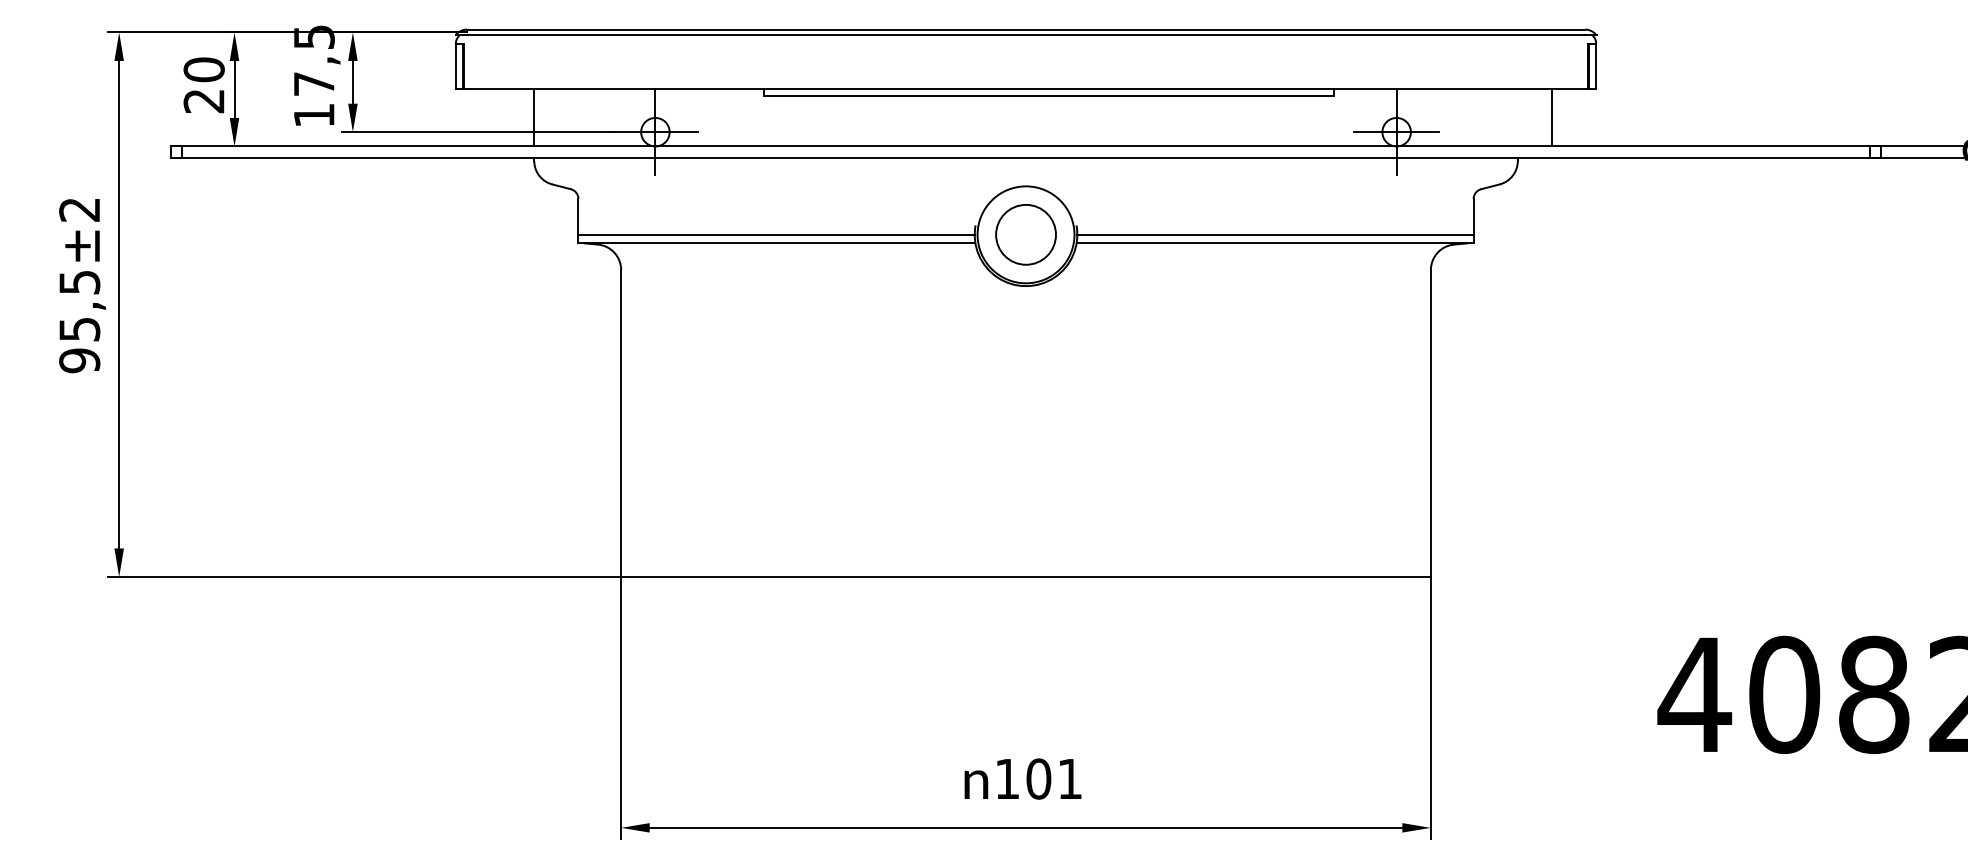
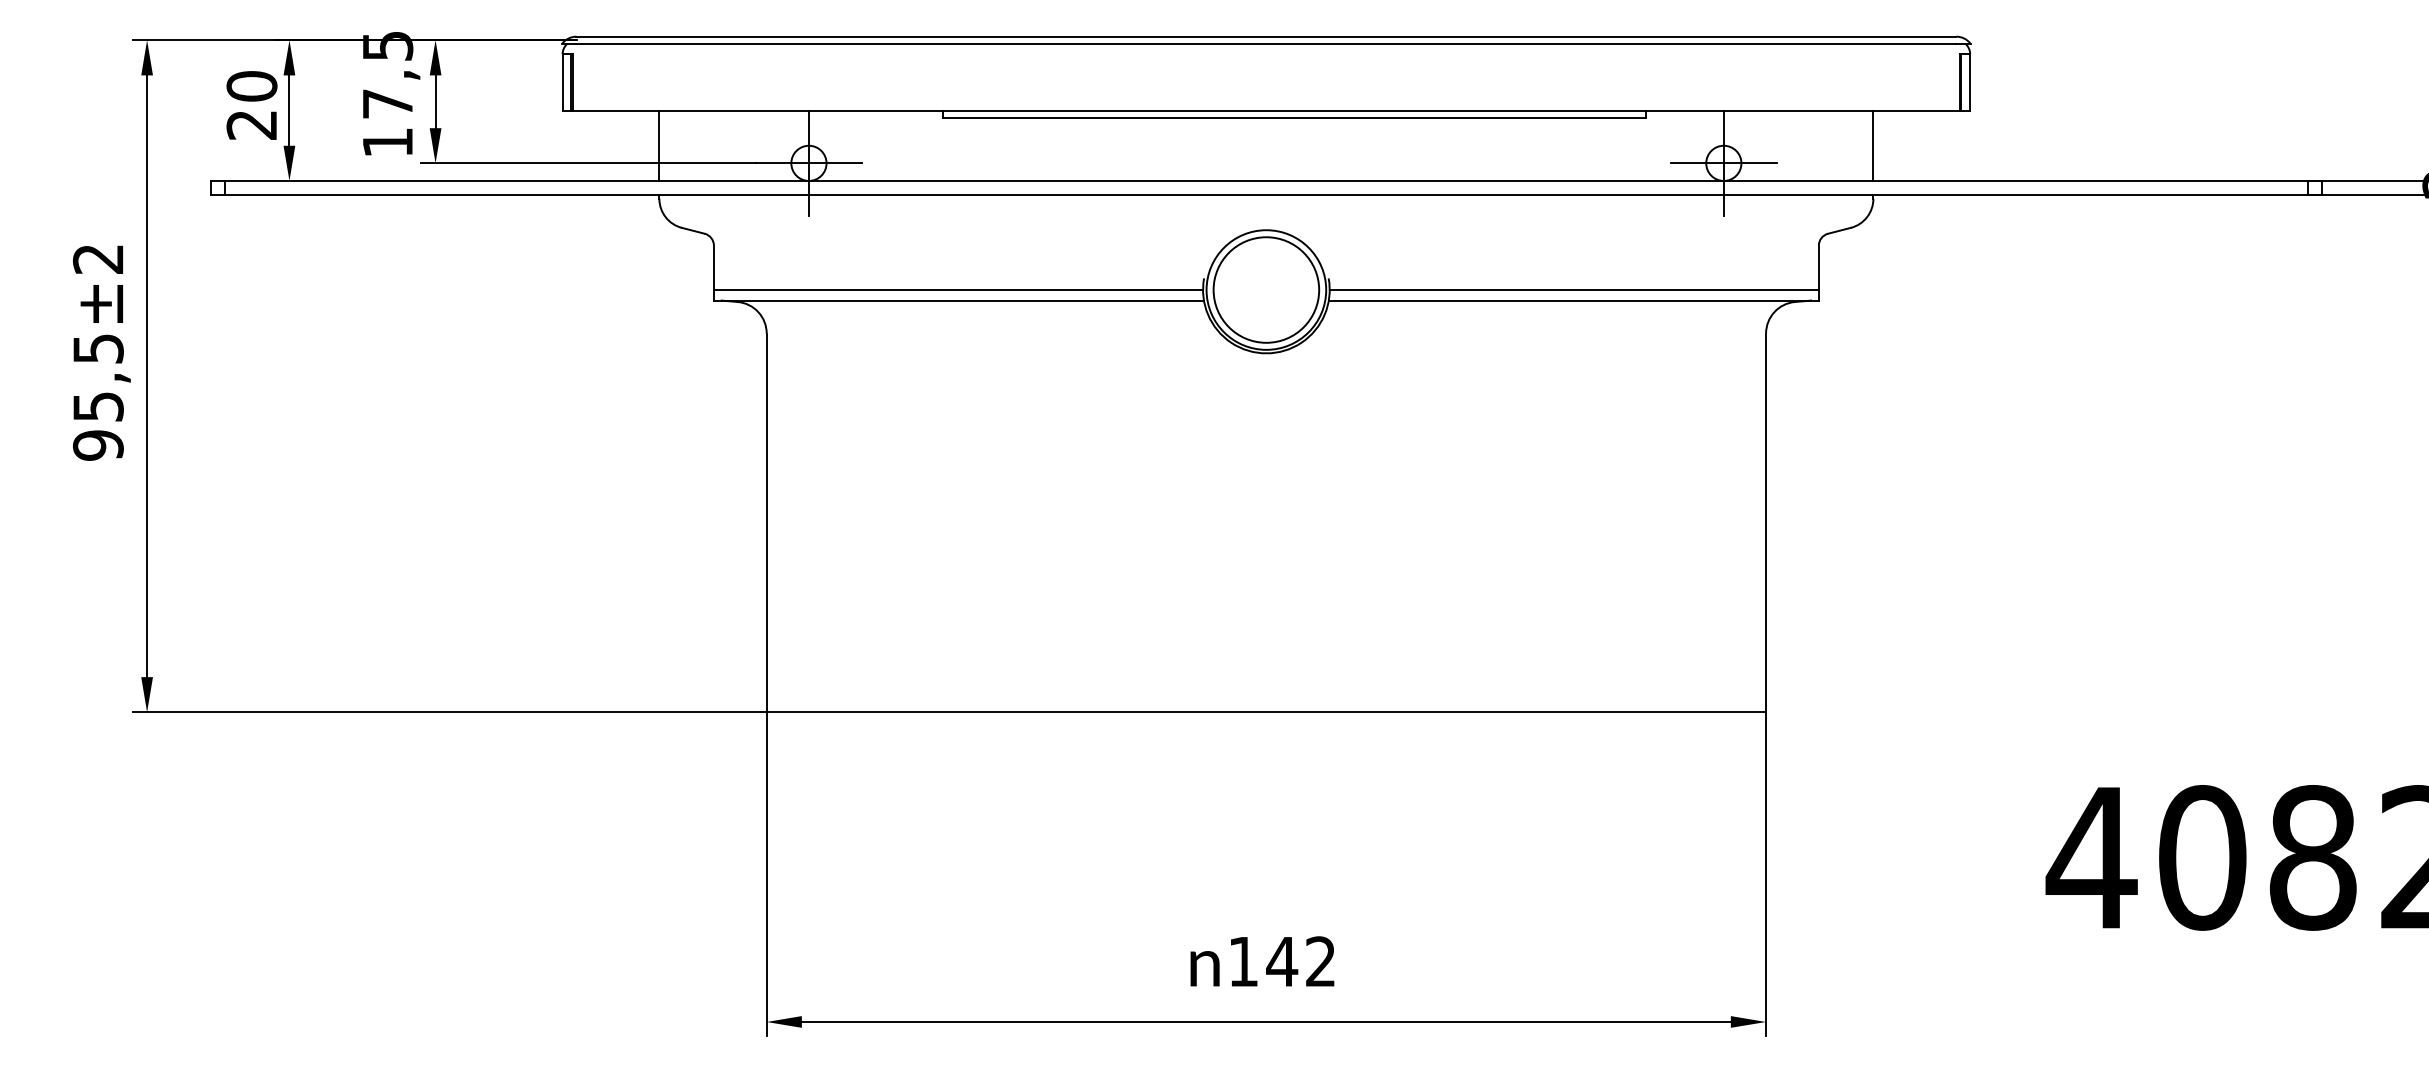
line: (1551, 117) -> (1873, 145), moved
circle: (1026, 234) -> (1266, 289), size x1.43
text: (1053, 778) -> (1300, 961), 101 -> 142

